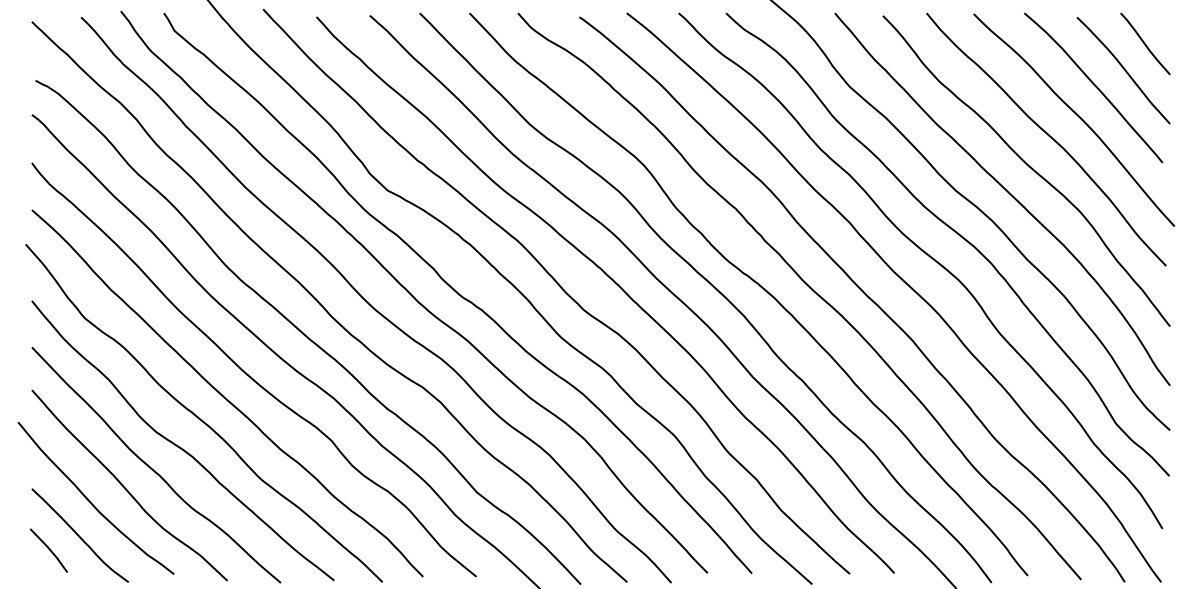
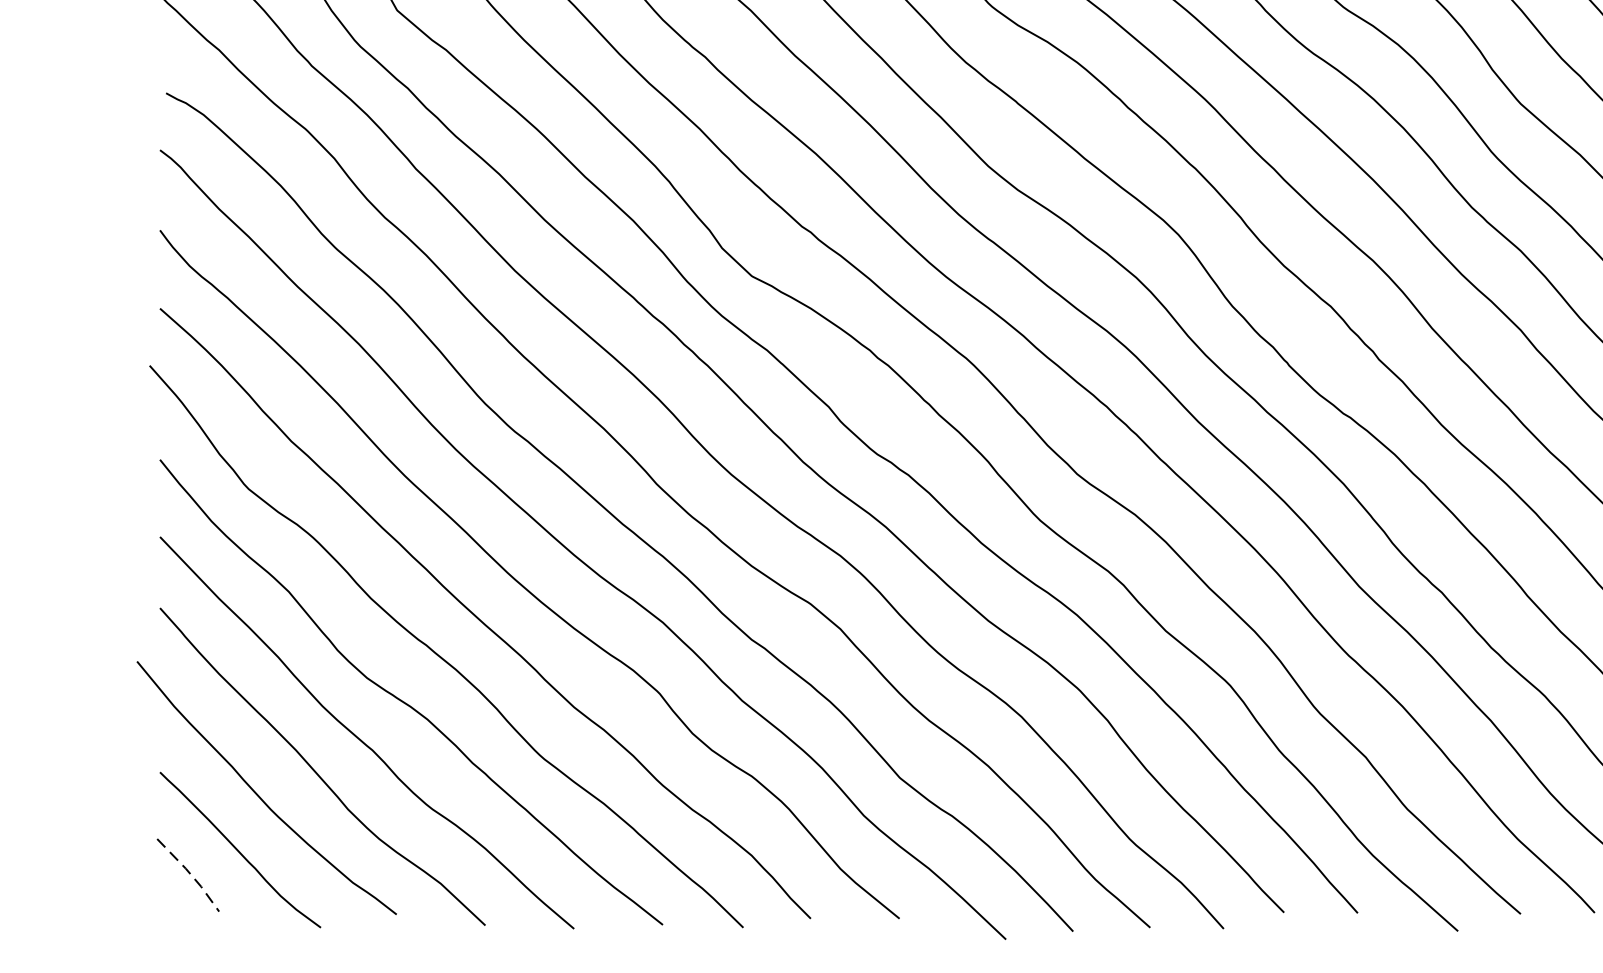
line: (50, 550) -> (190, 874), solid -> dashed

